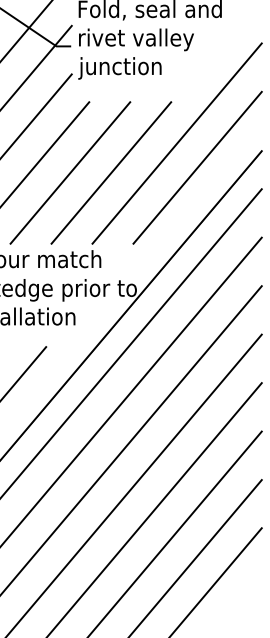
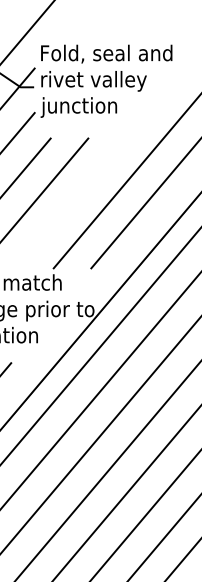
line: (111, 172) -> (71, 203), removed

